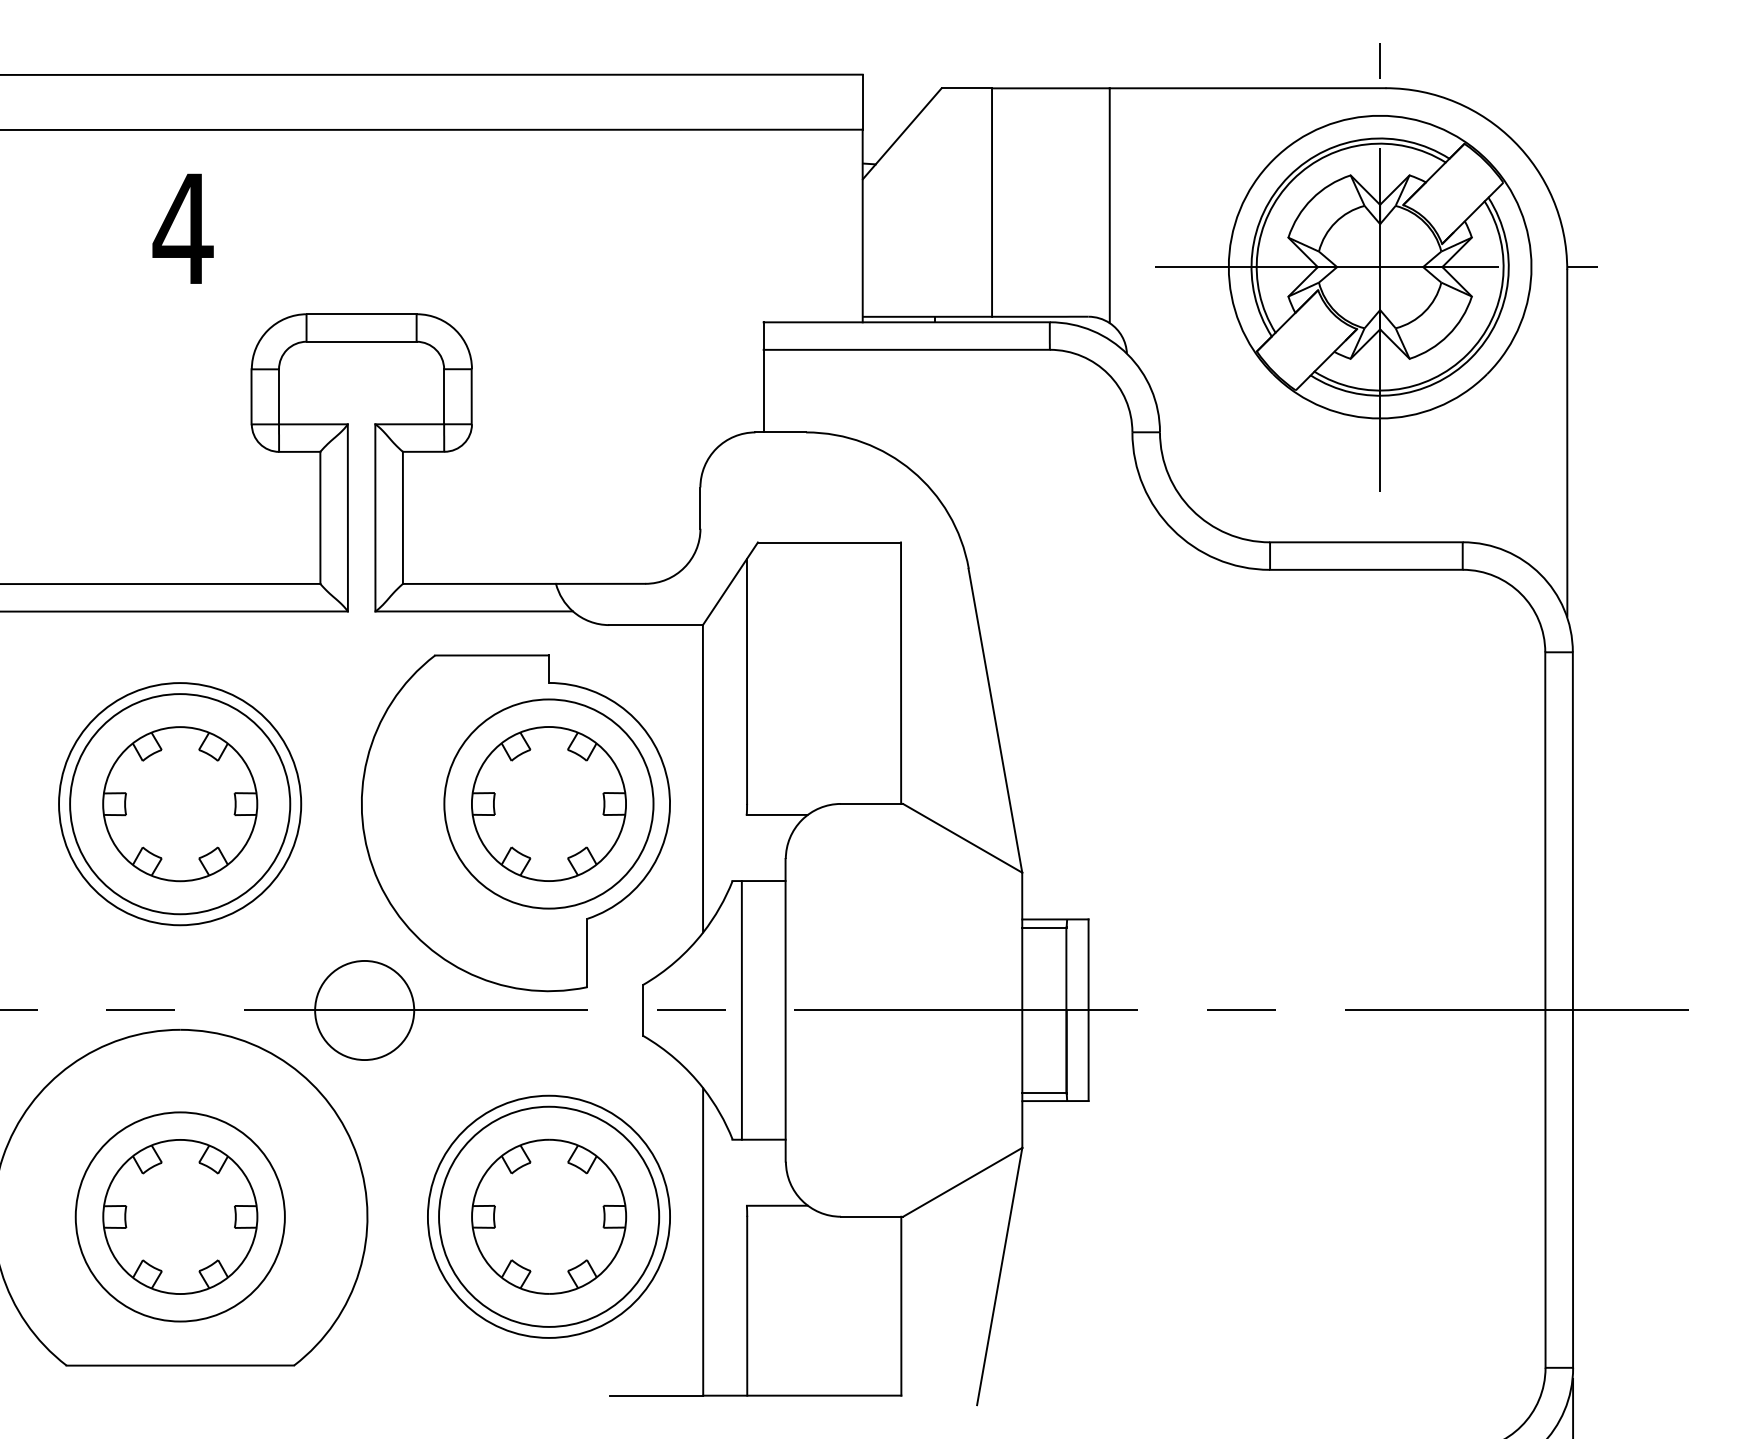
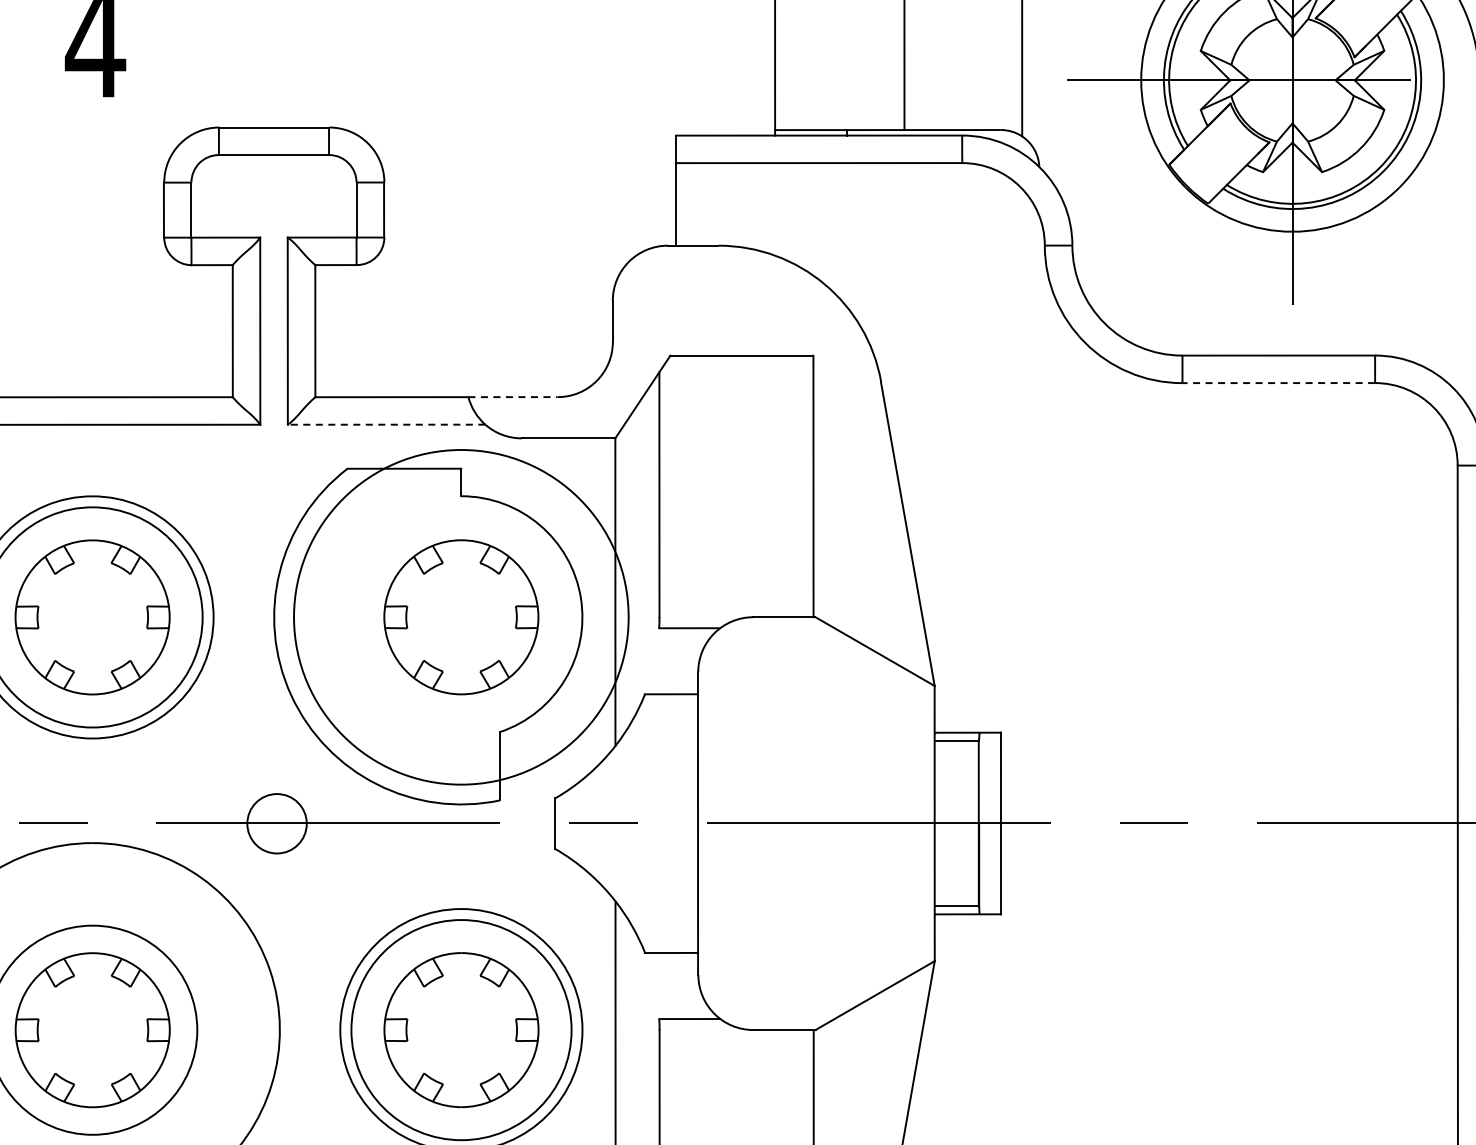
line: (1365, 569) -> (1277, 382), solid -> dashed
line: (600, 583) -> (512, 396), solid -> dashed
line: (474, 611) -> (386, 424), solid -> dashed
circle: (548, 803) -> (460, 616), size x1.6
circle: (364, 1010) -> (276, 823), size x0.6
line: (741, 1010) -> (653, 823), removed

